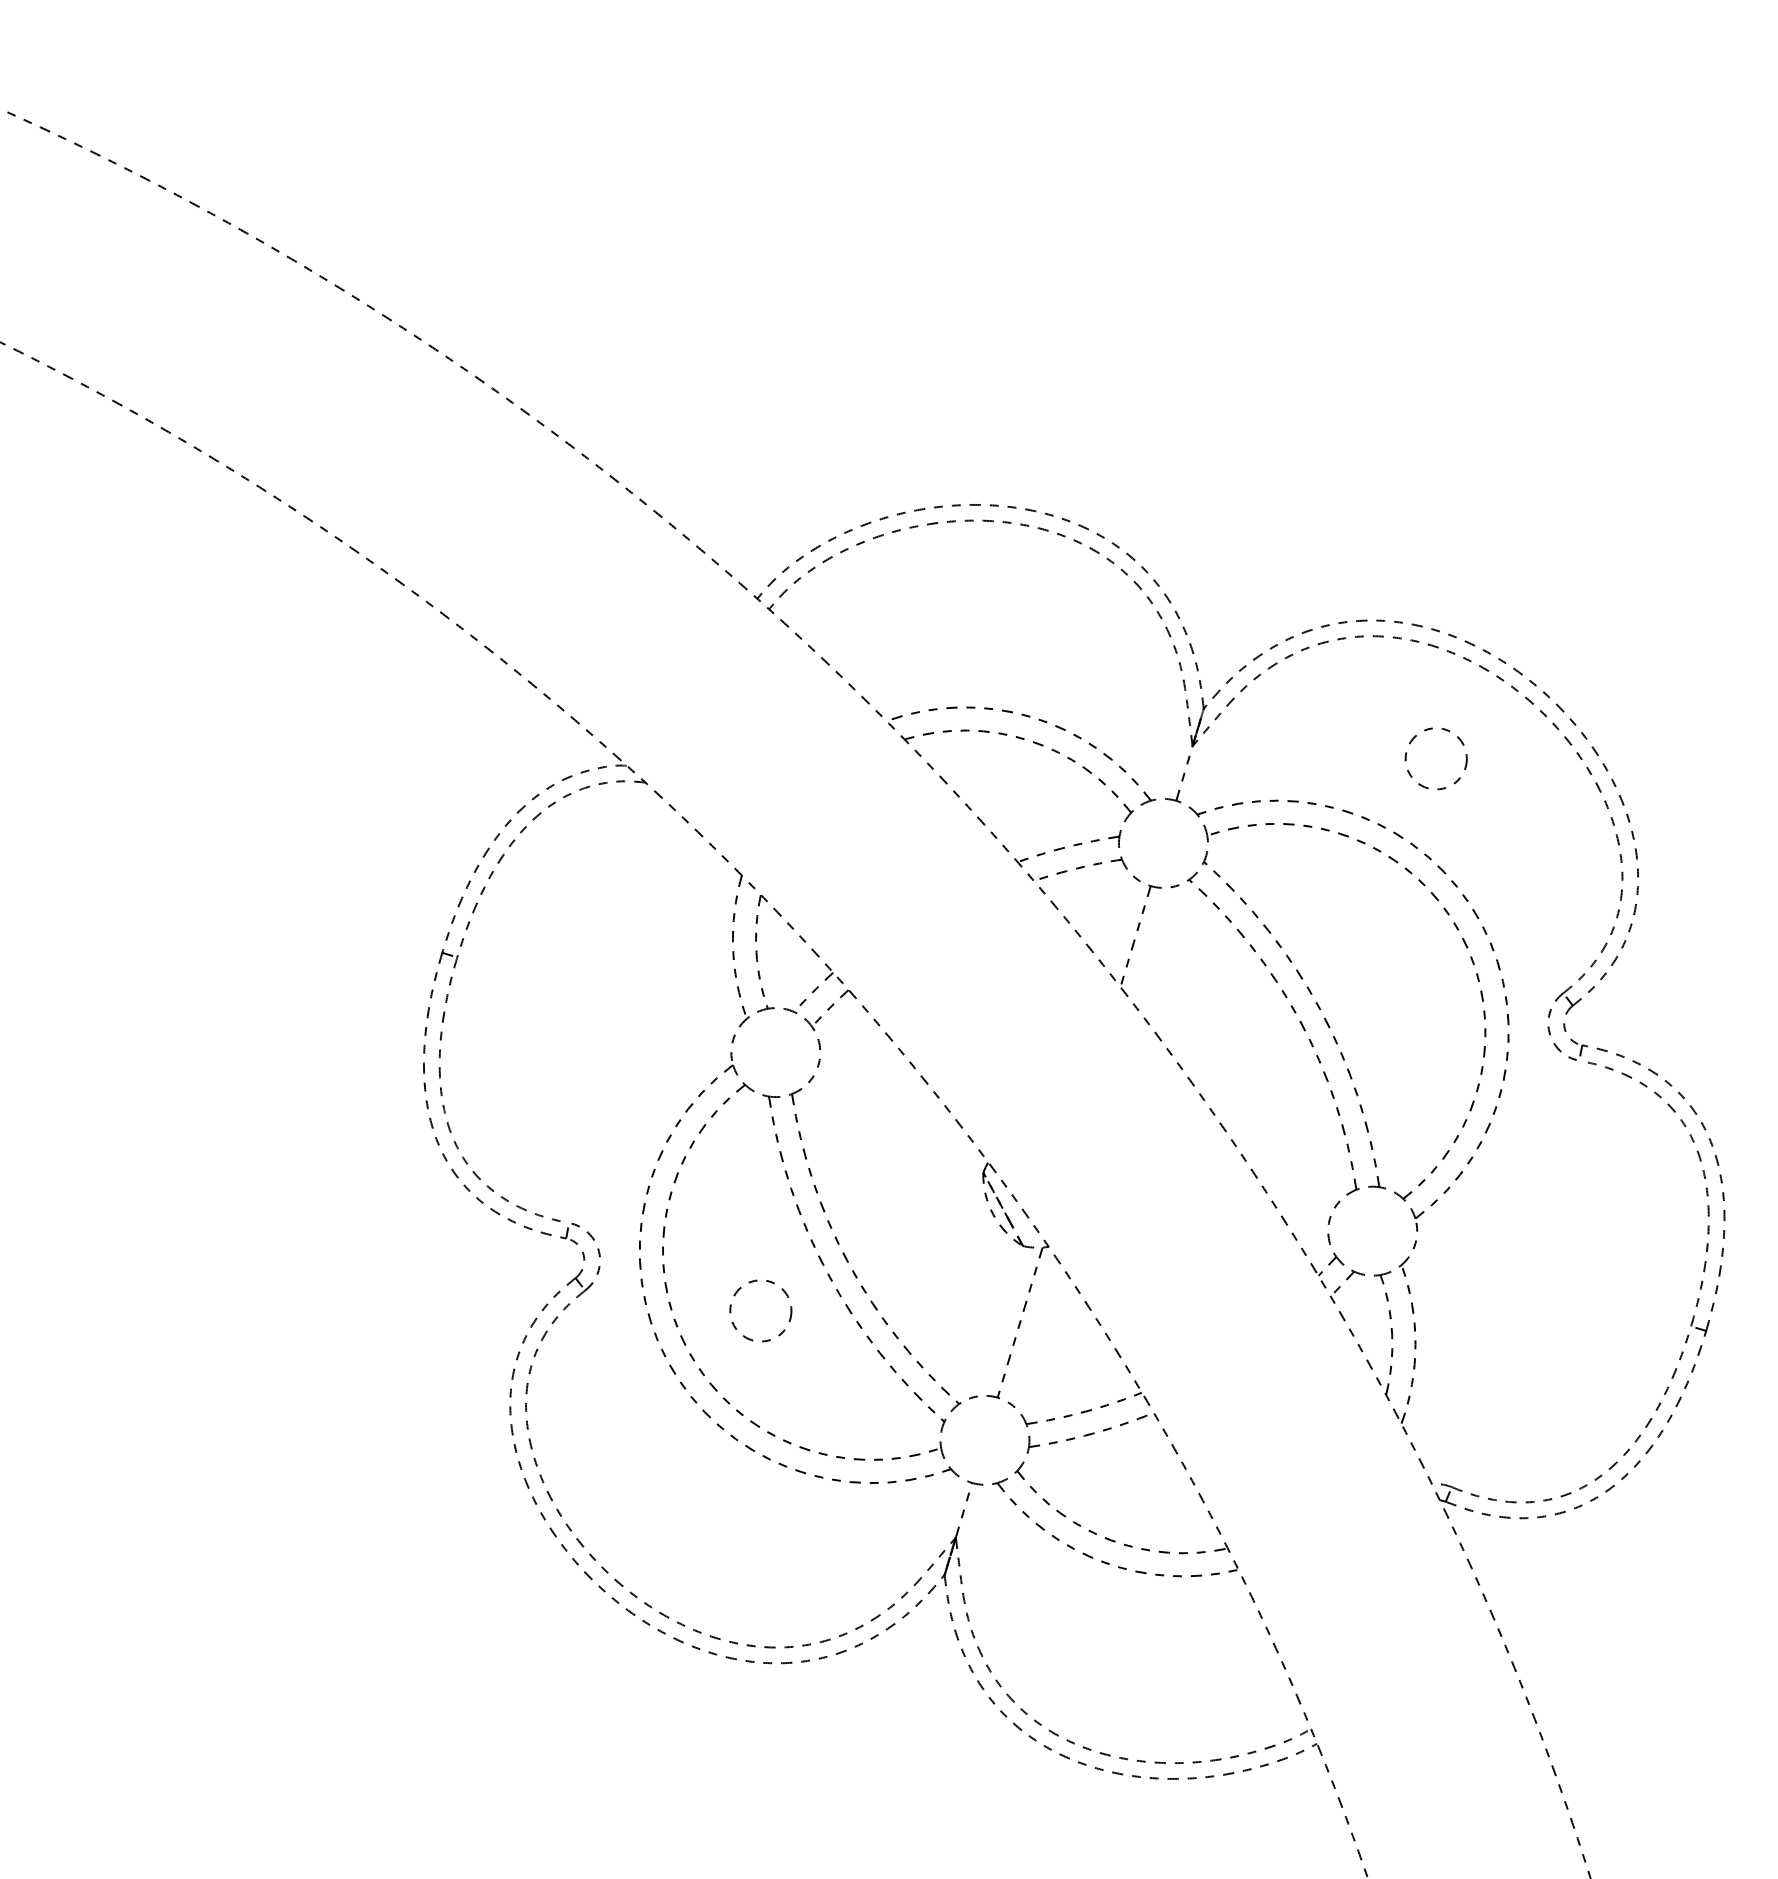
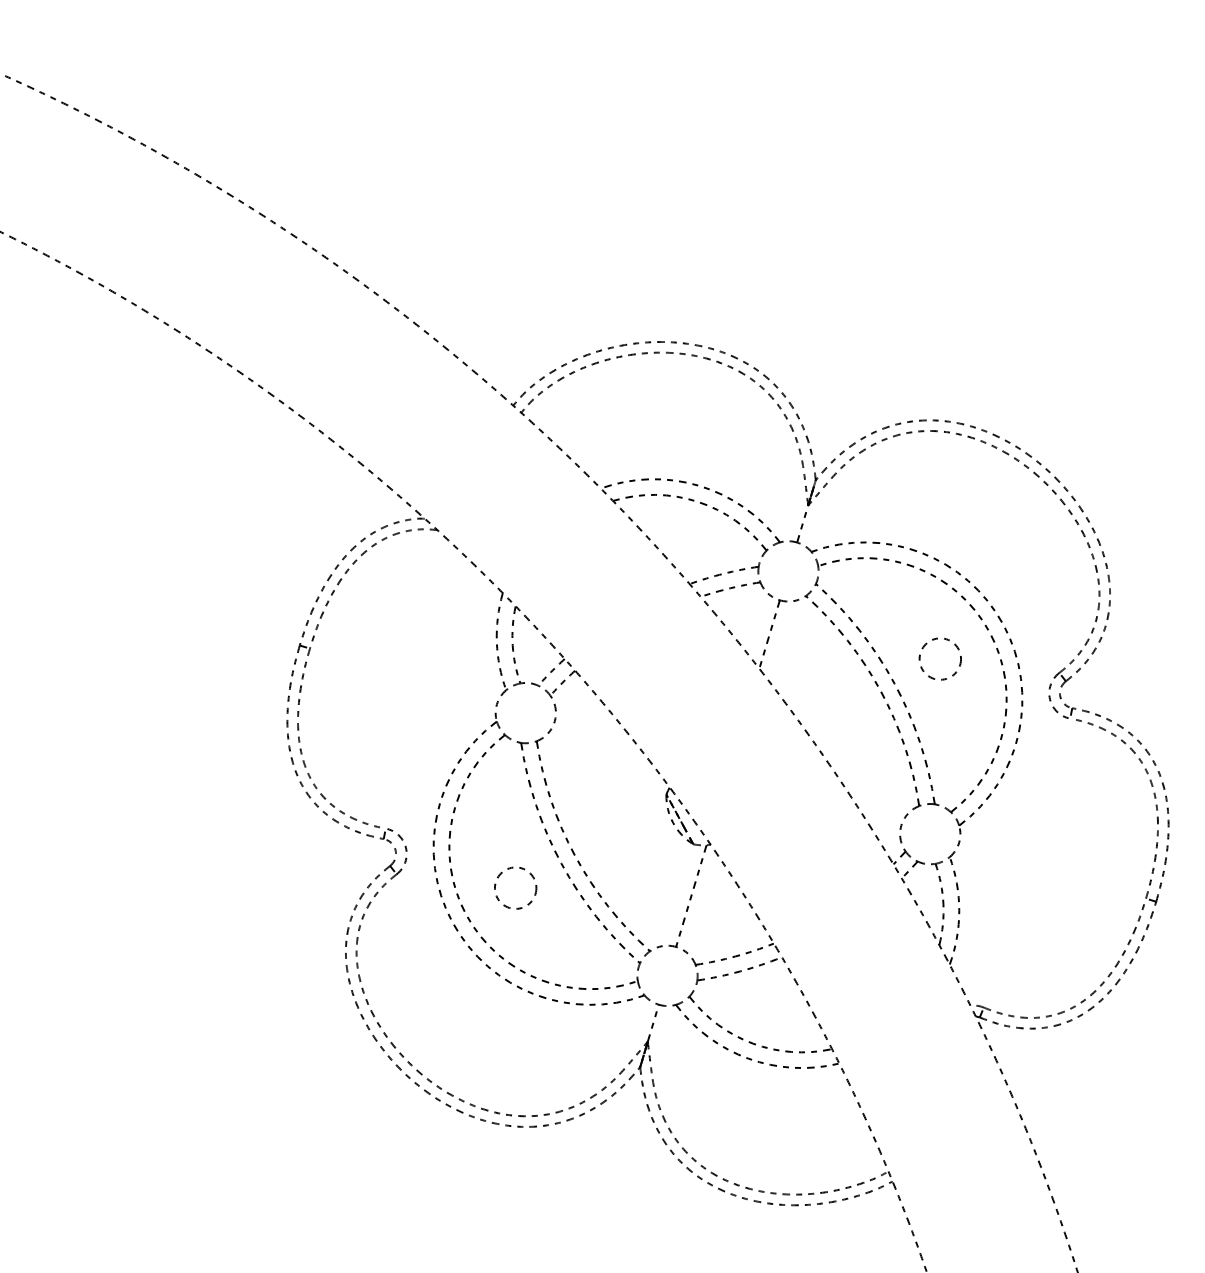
circle: (1435, 757) -> (939, 658), moved

